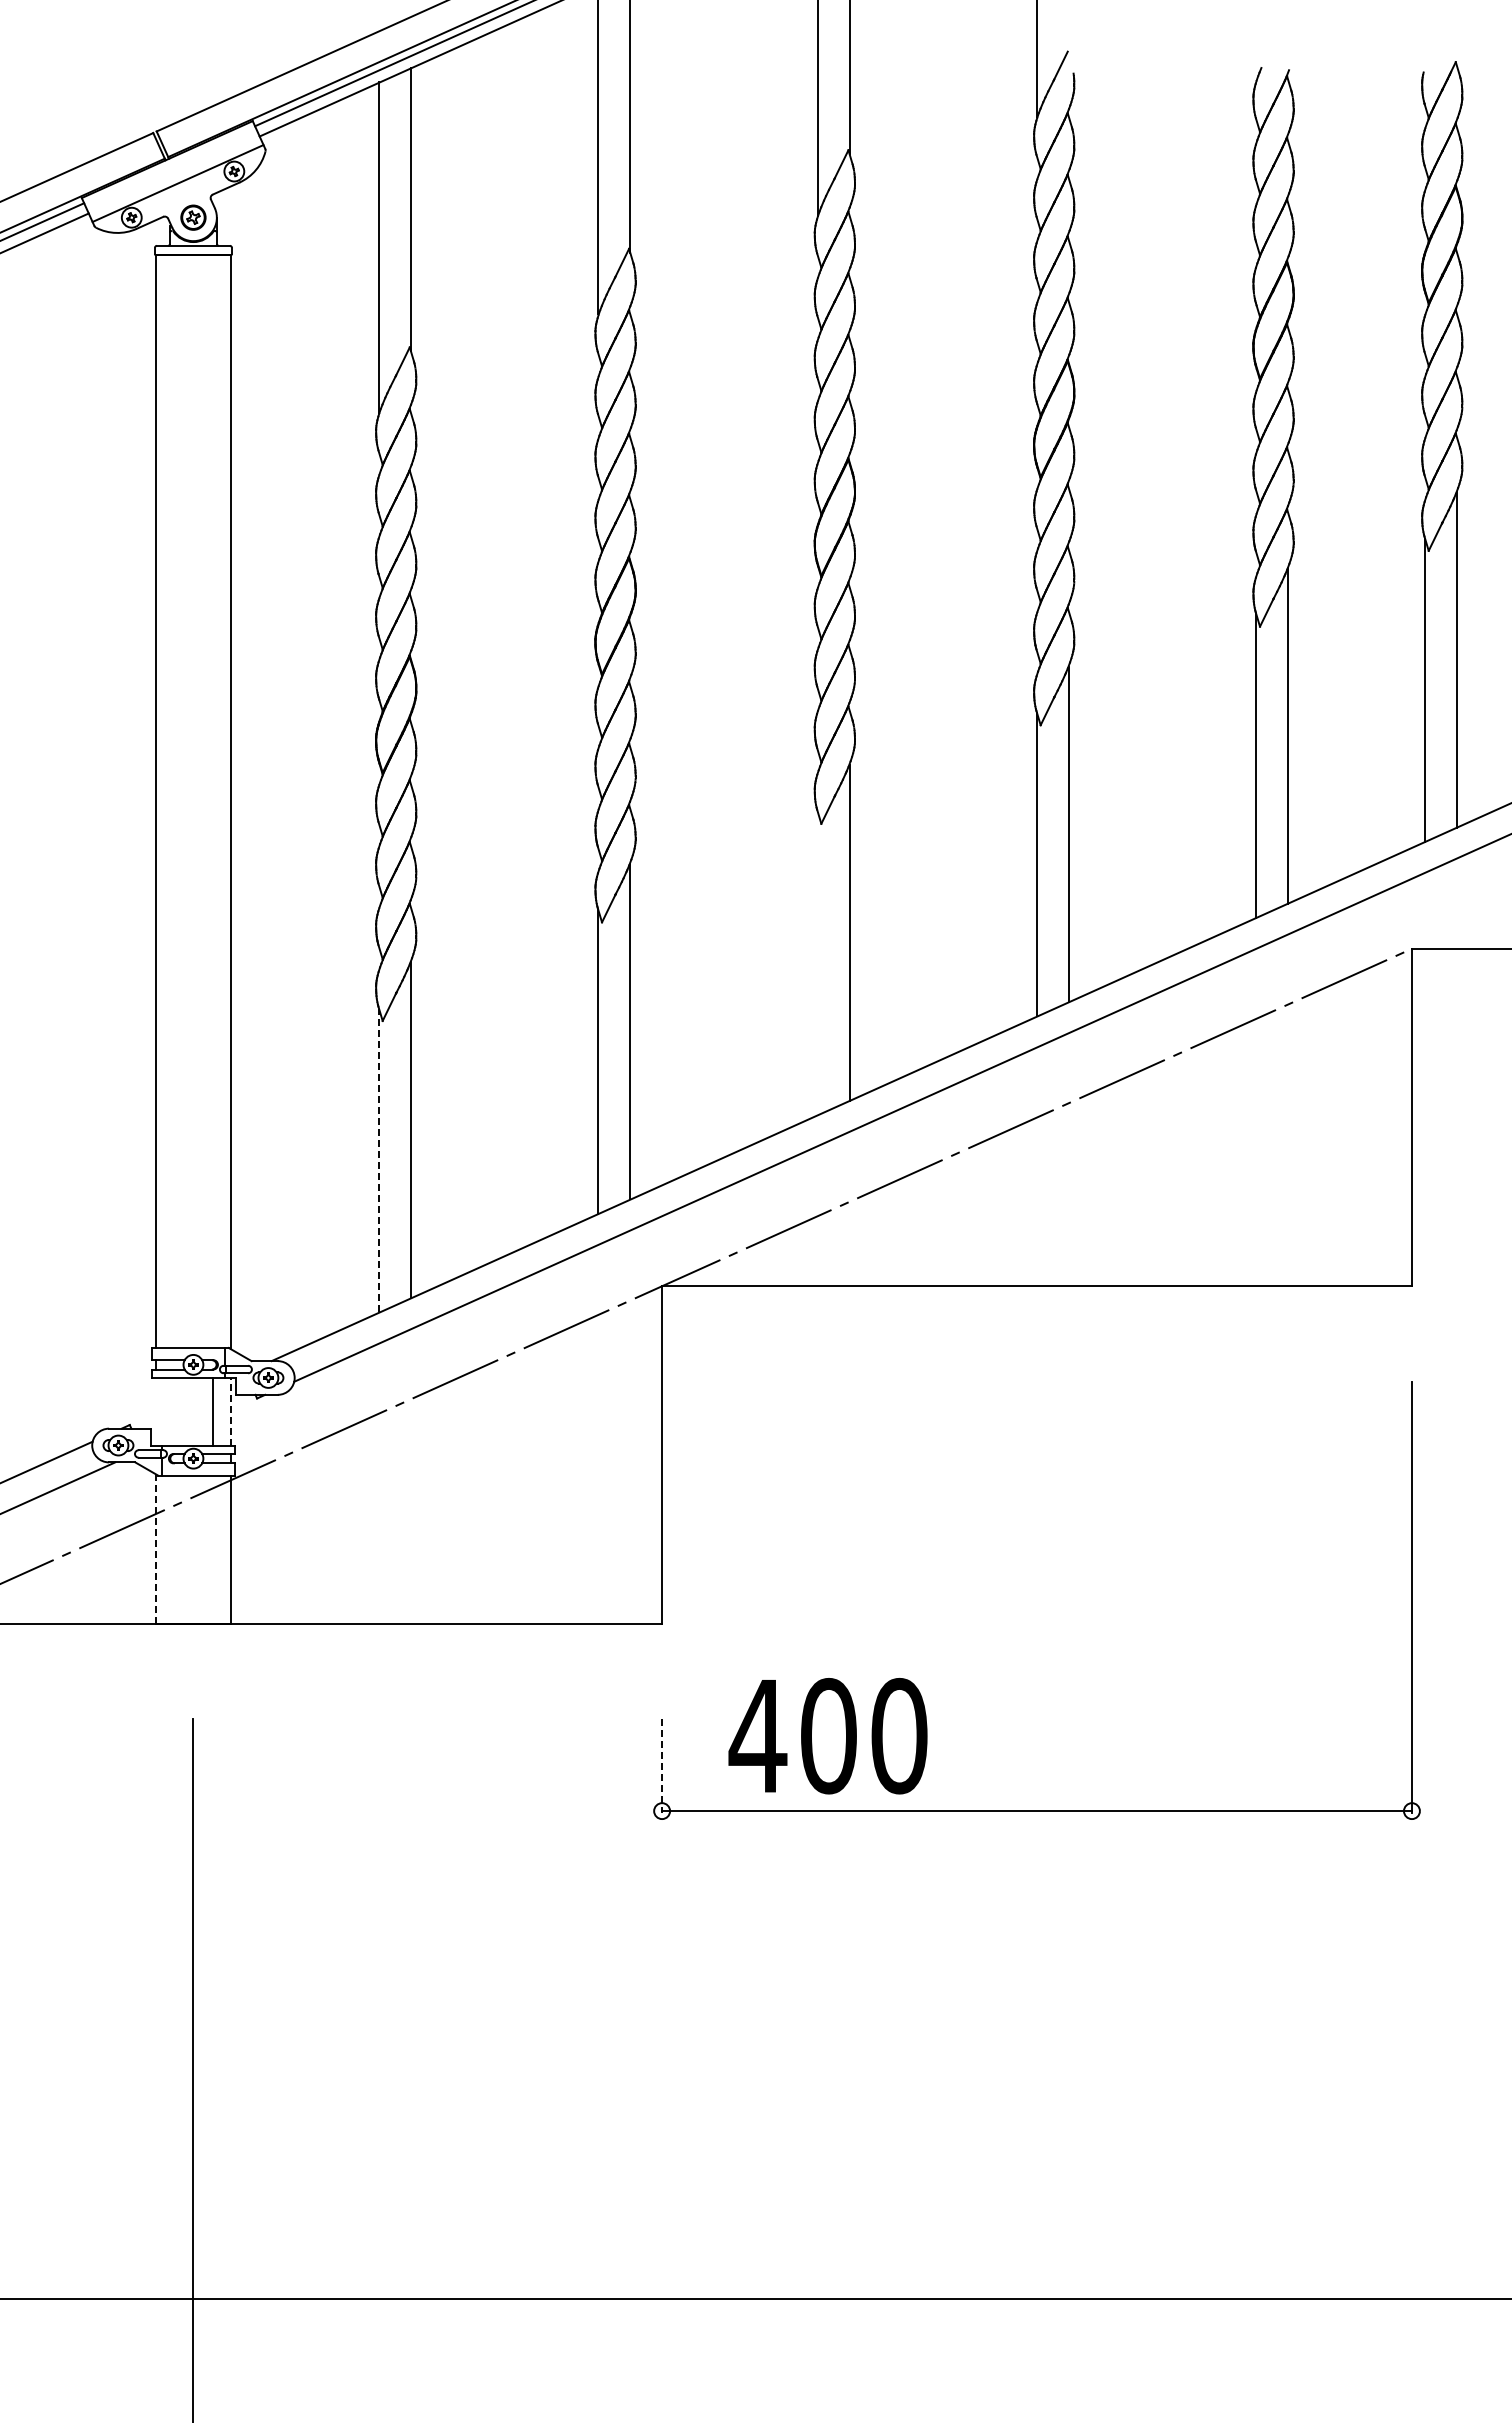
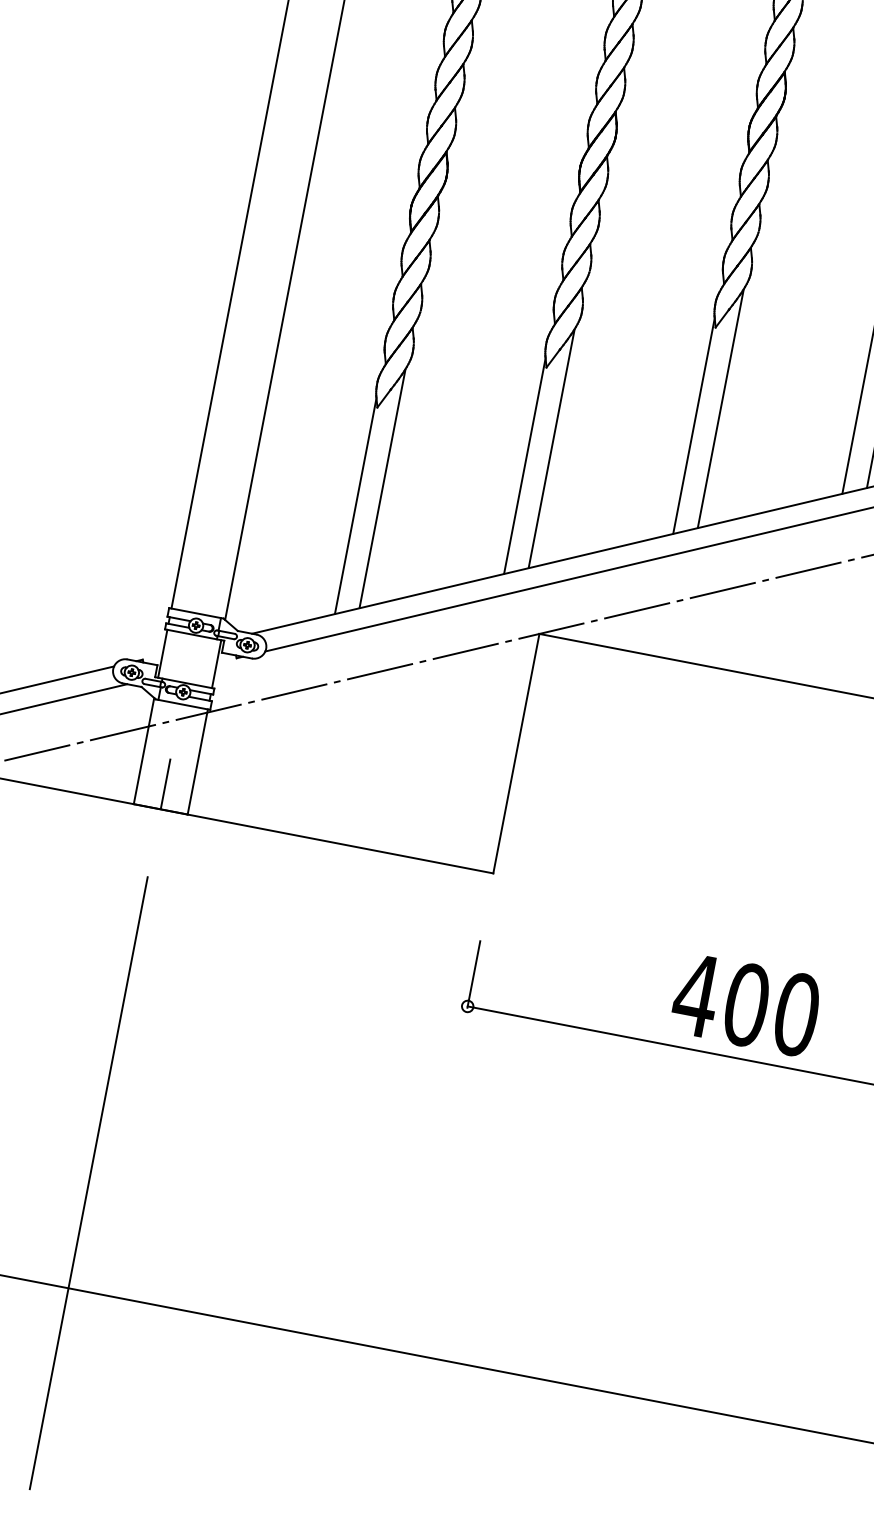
line: (817, 962) -> (693, 425), added
line: (379, 1160) -> (356, 506), dashed -> solid
line: (212, 1411) -> (162, 653), moved
line: (231, 1411) -> (216, 663), dashed -> solid
line: (155, 1548) -> (144, 750), dashed -> solid
line: (193, 1587) -> (165, 783), added
text: (827, 1736) -> (745, 1005), moved
line: (662, 1766) -> (474, 974), dashed -> solid

